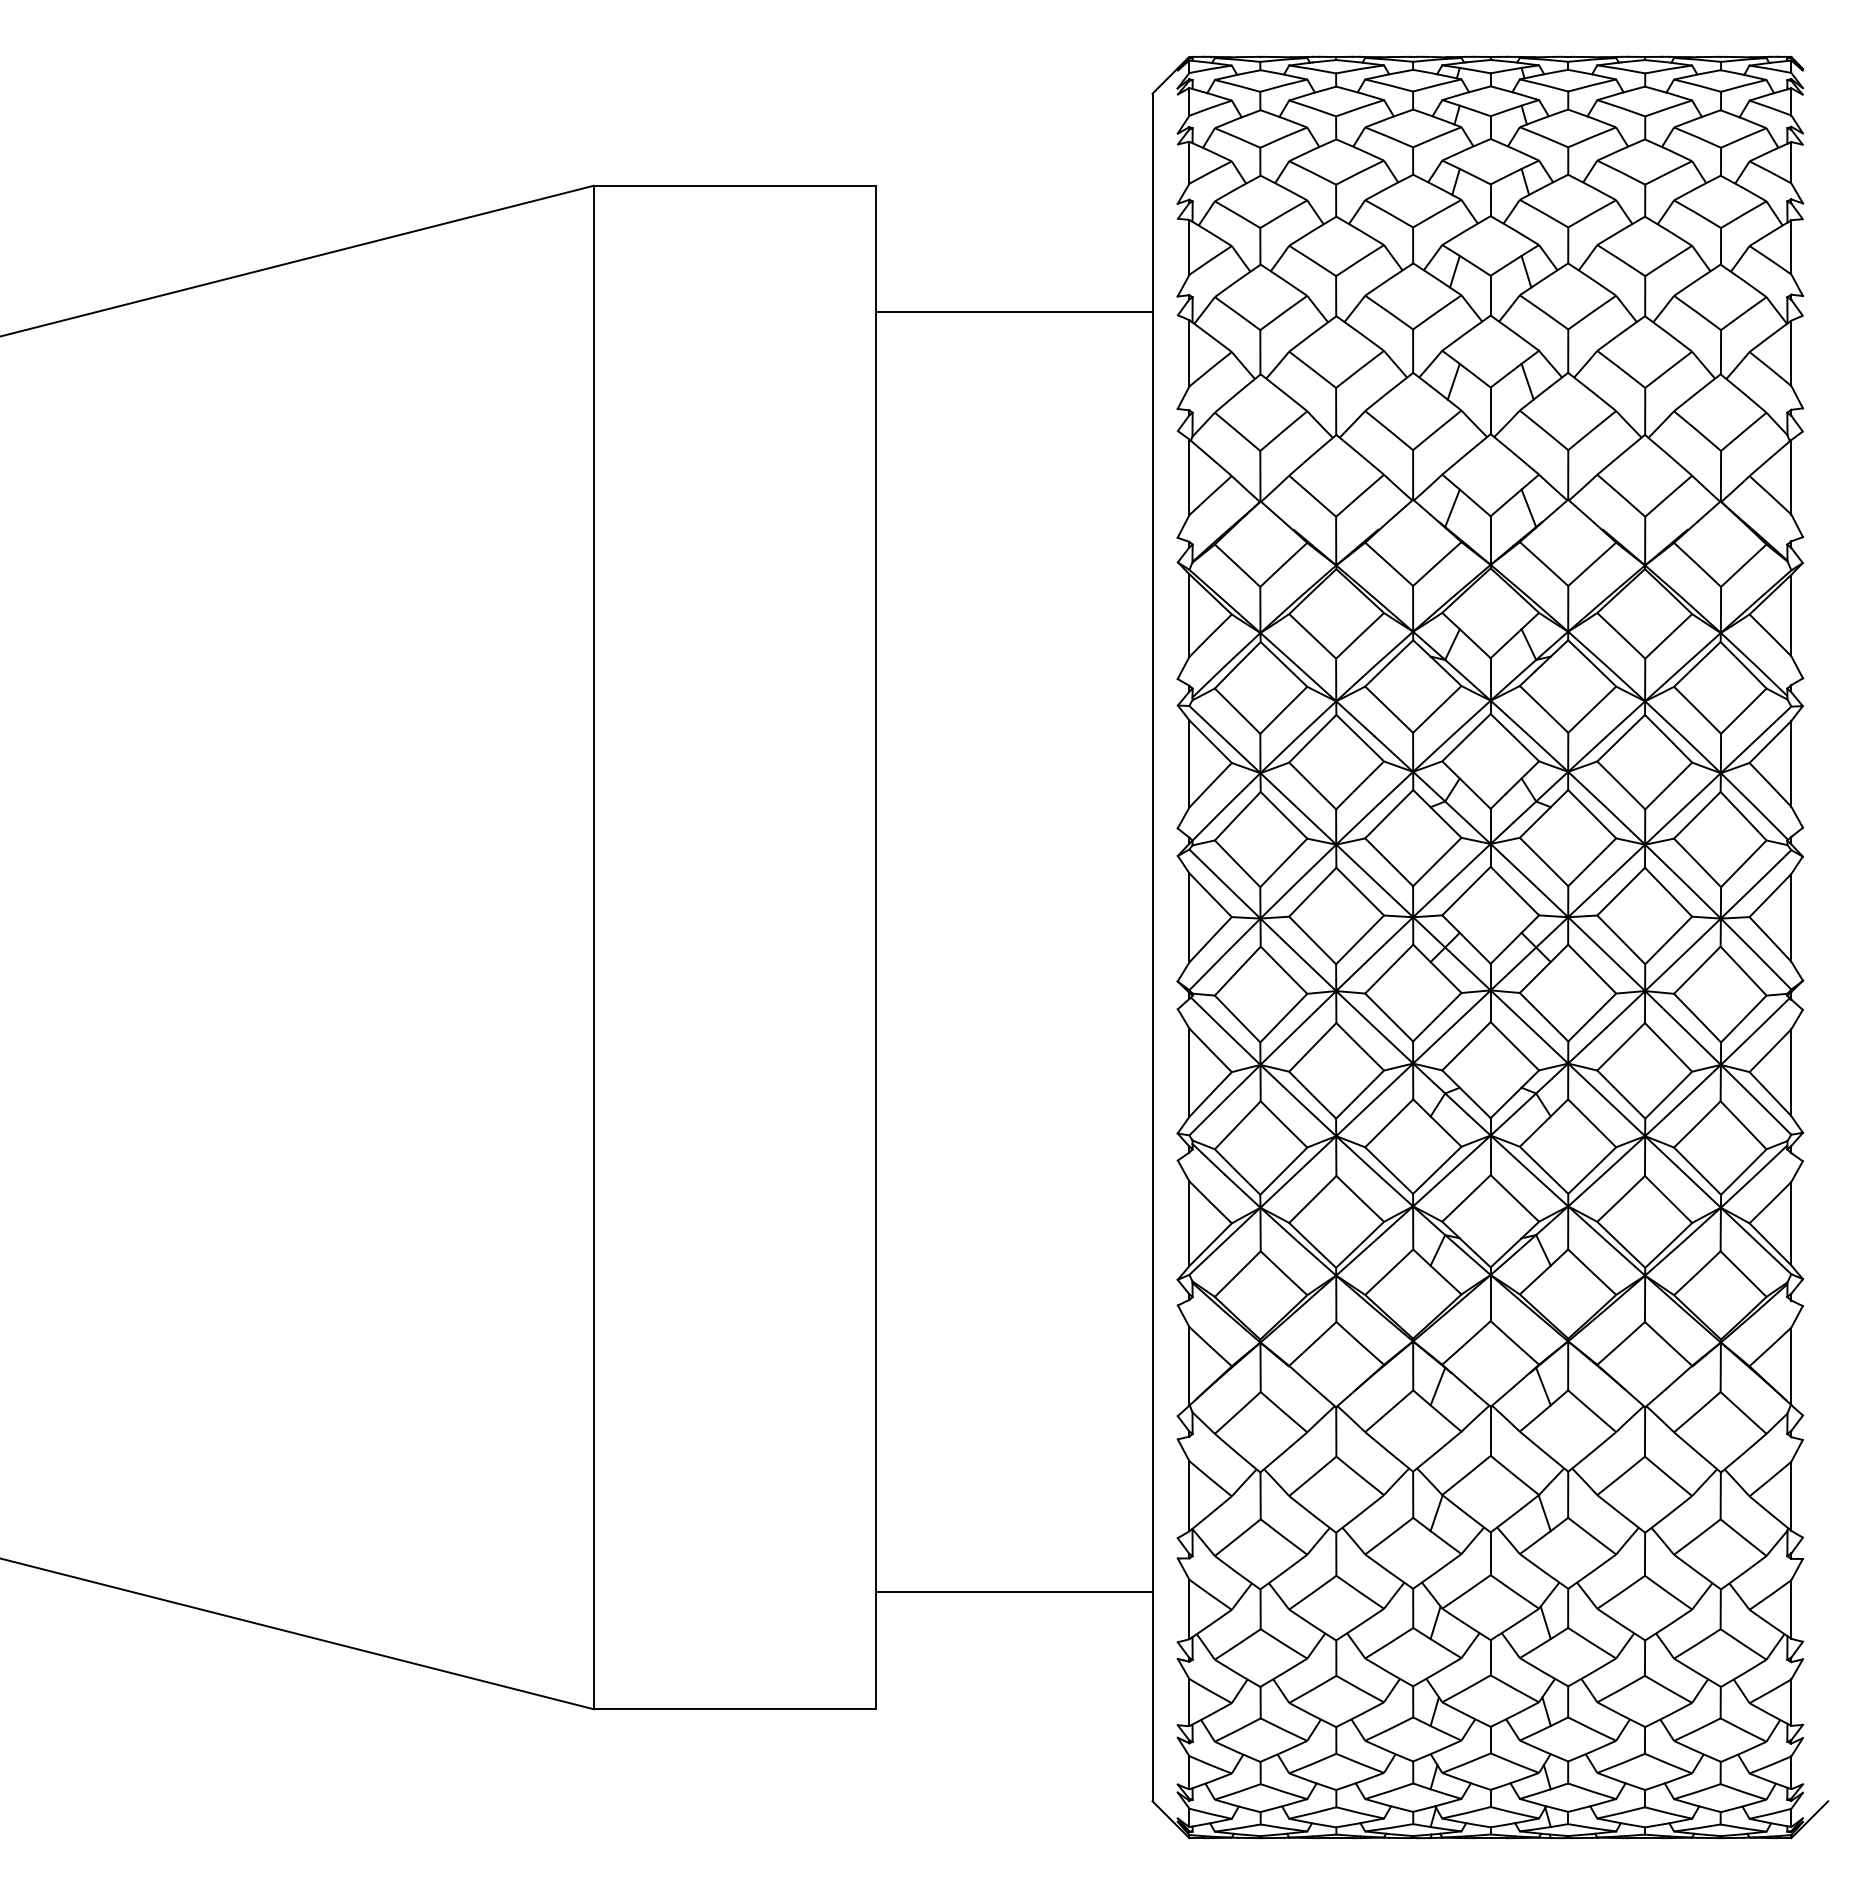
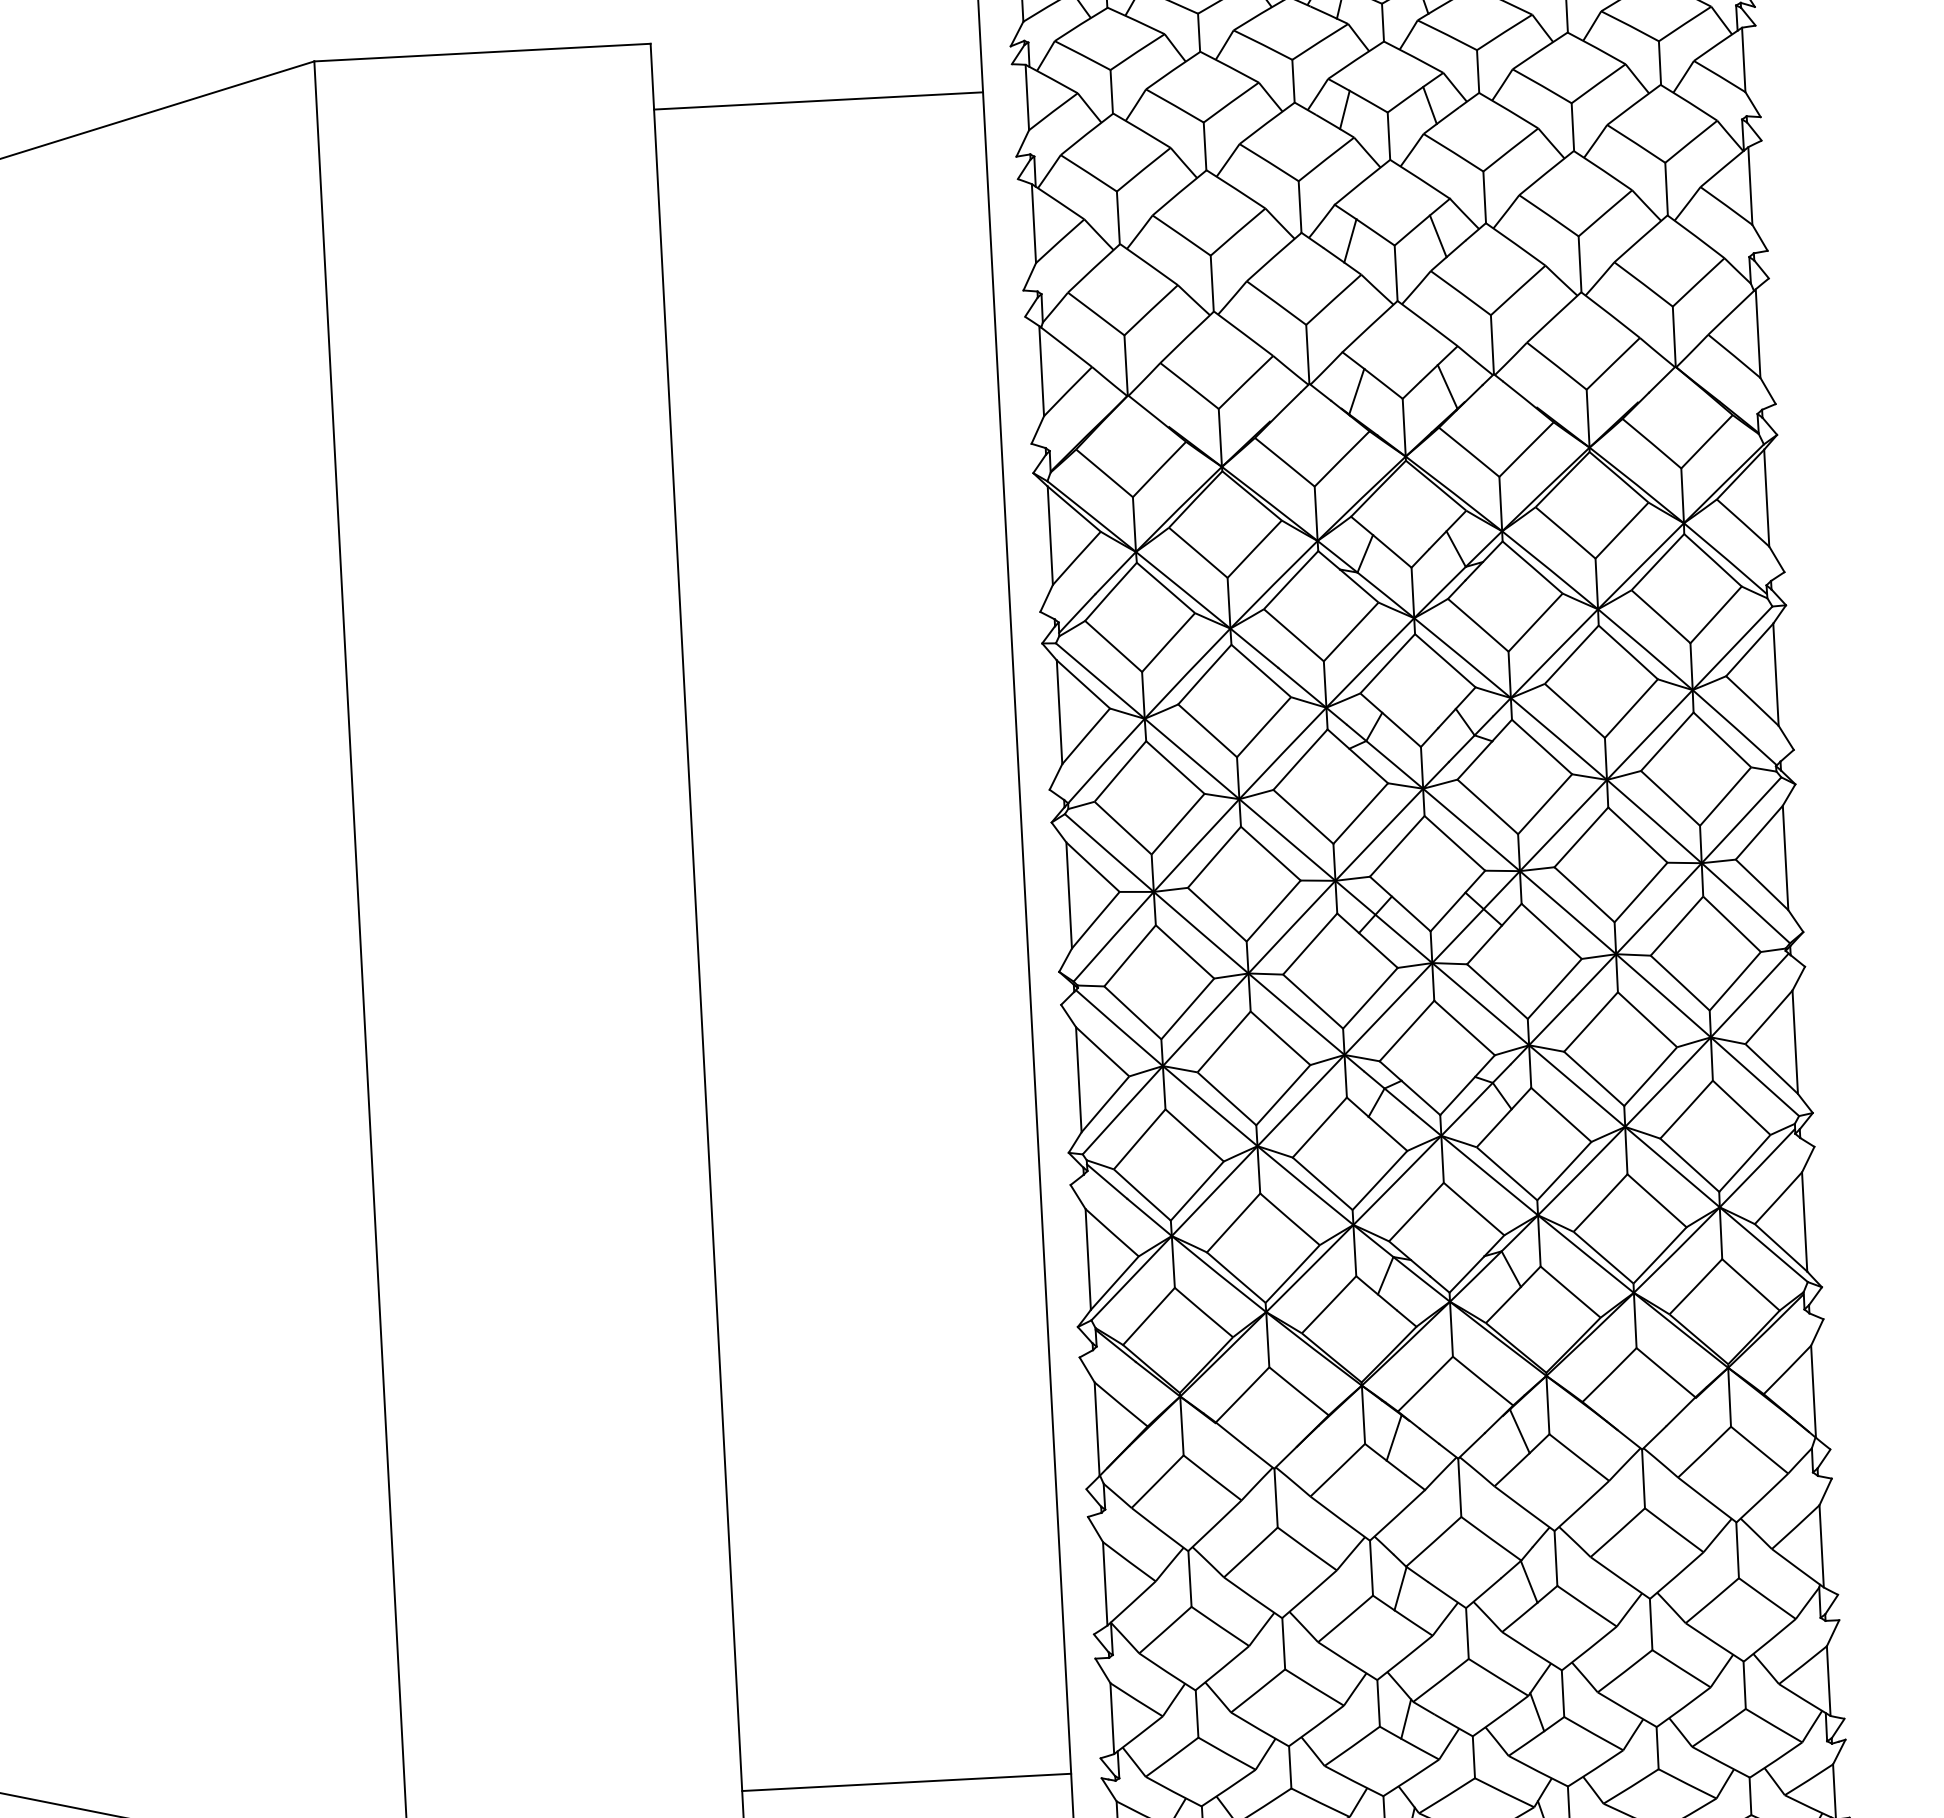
line: (1014, 312) -> (818, 101), moved
line: (1014, 1591) -> (906, 1781), moved

